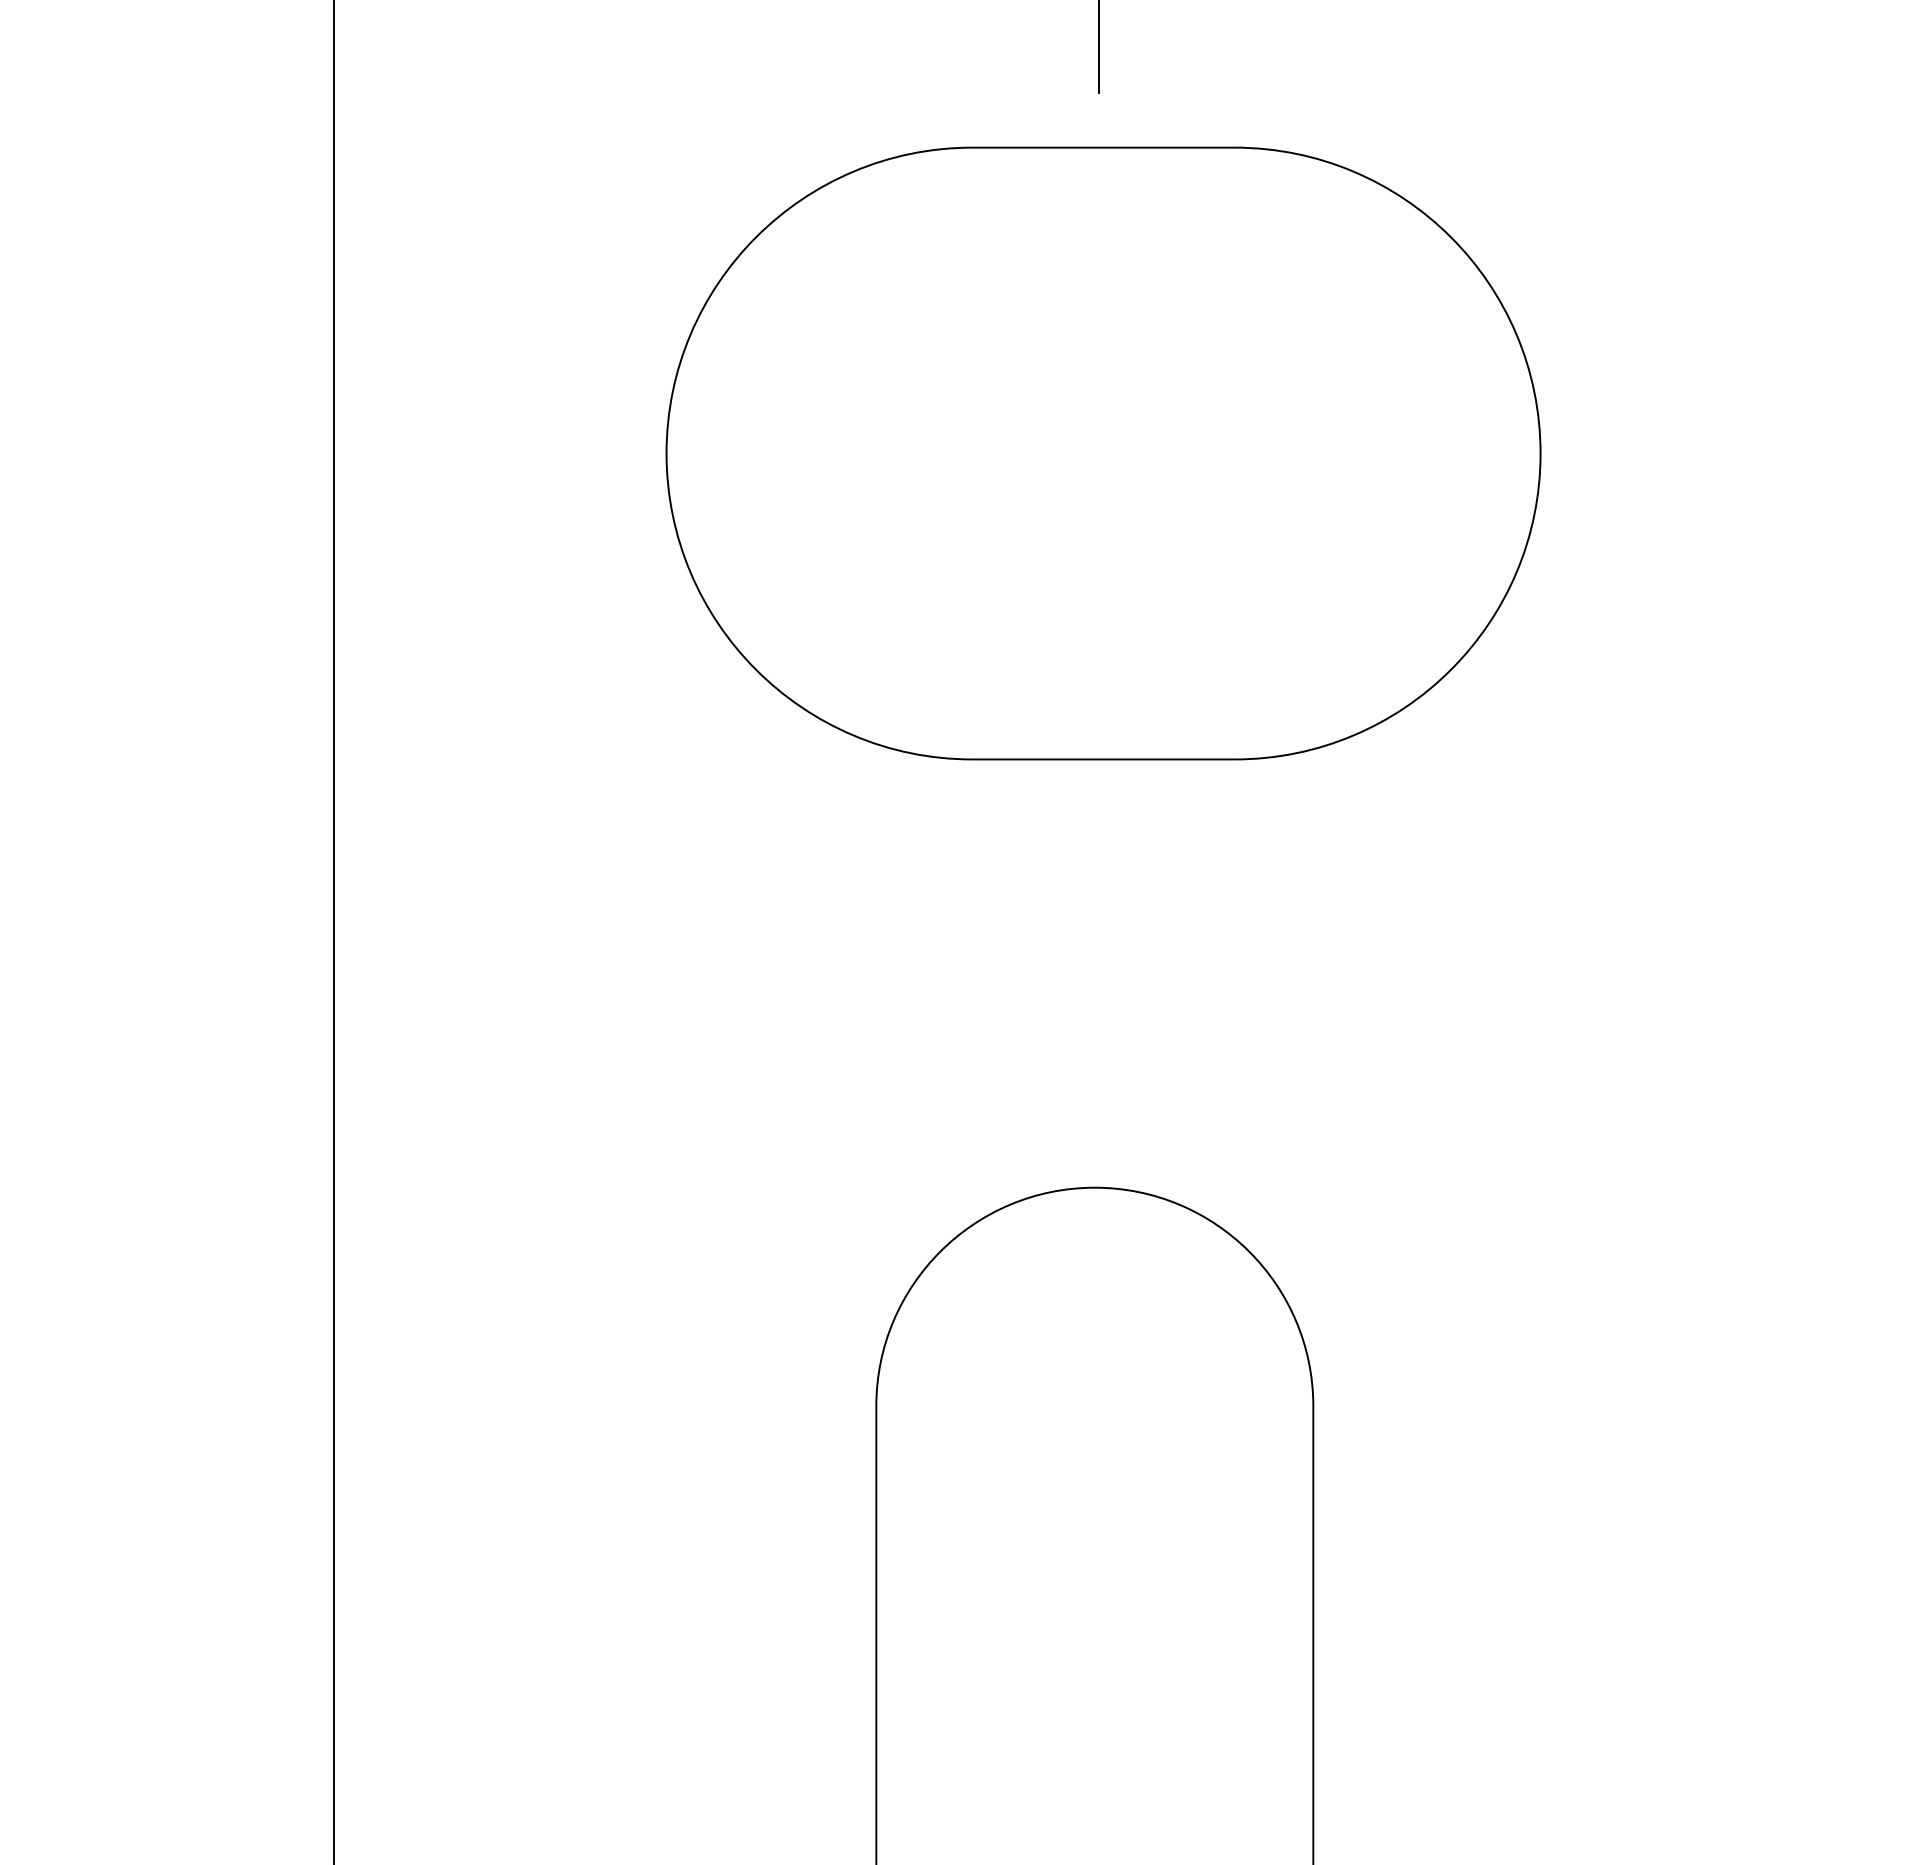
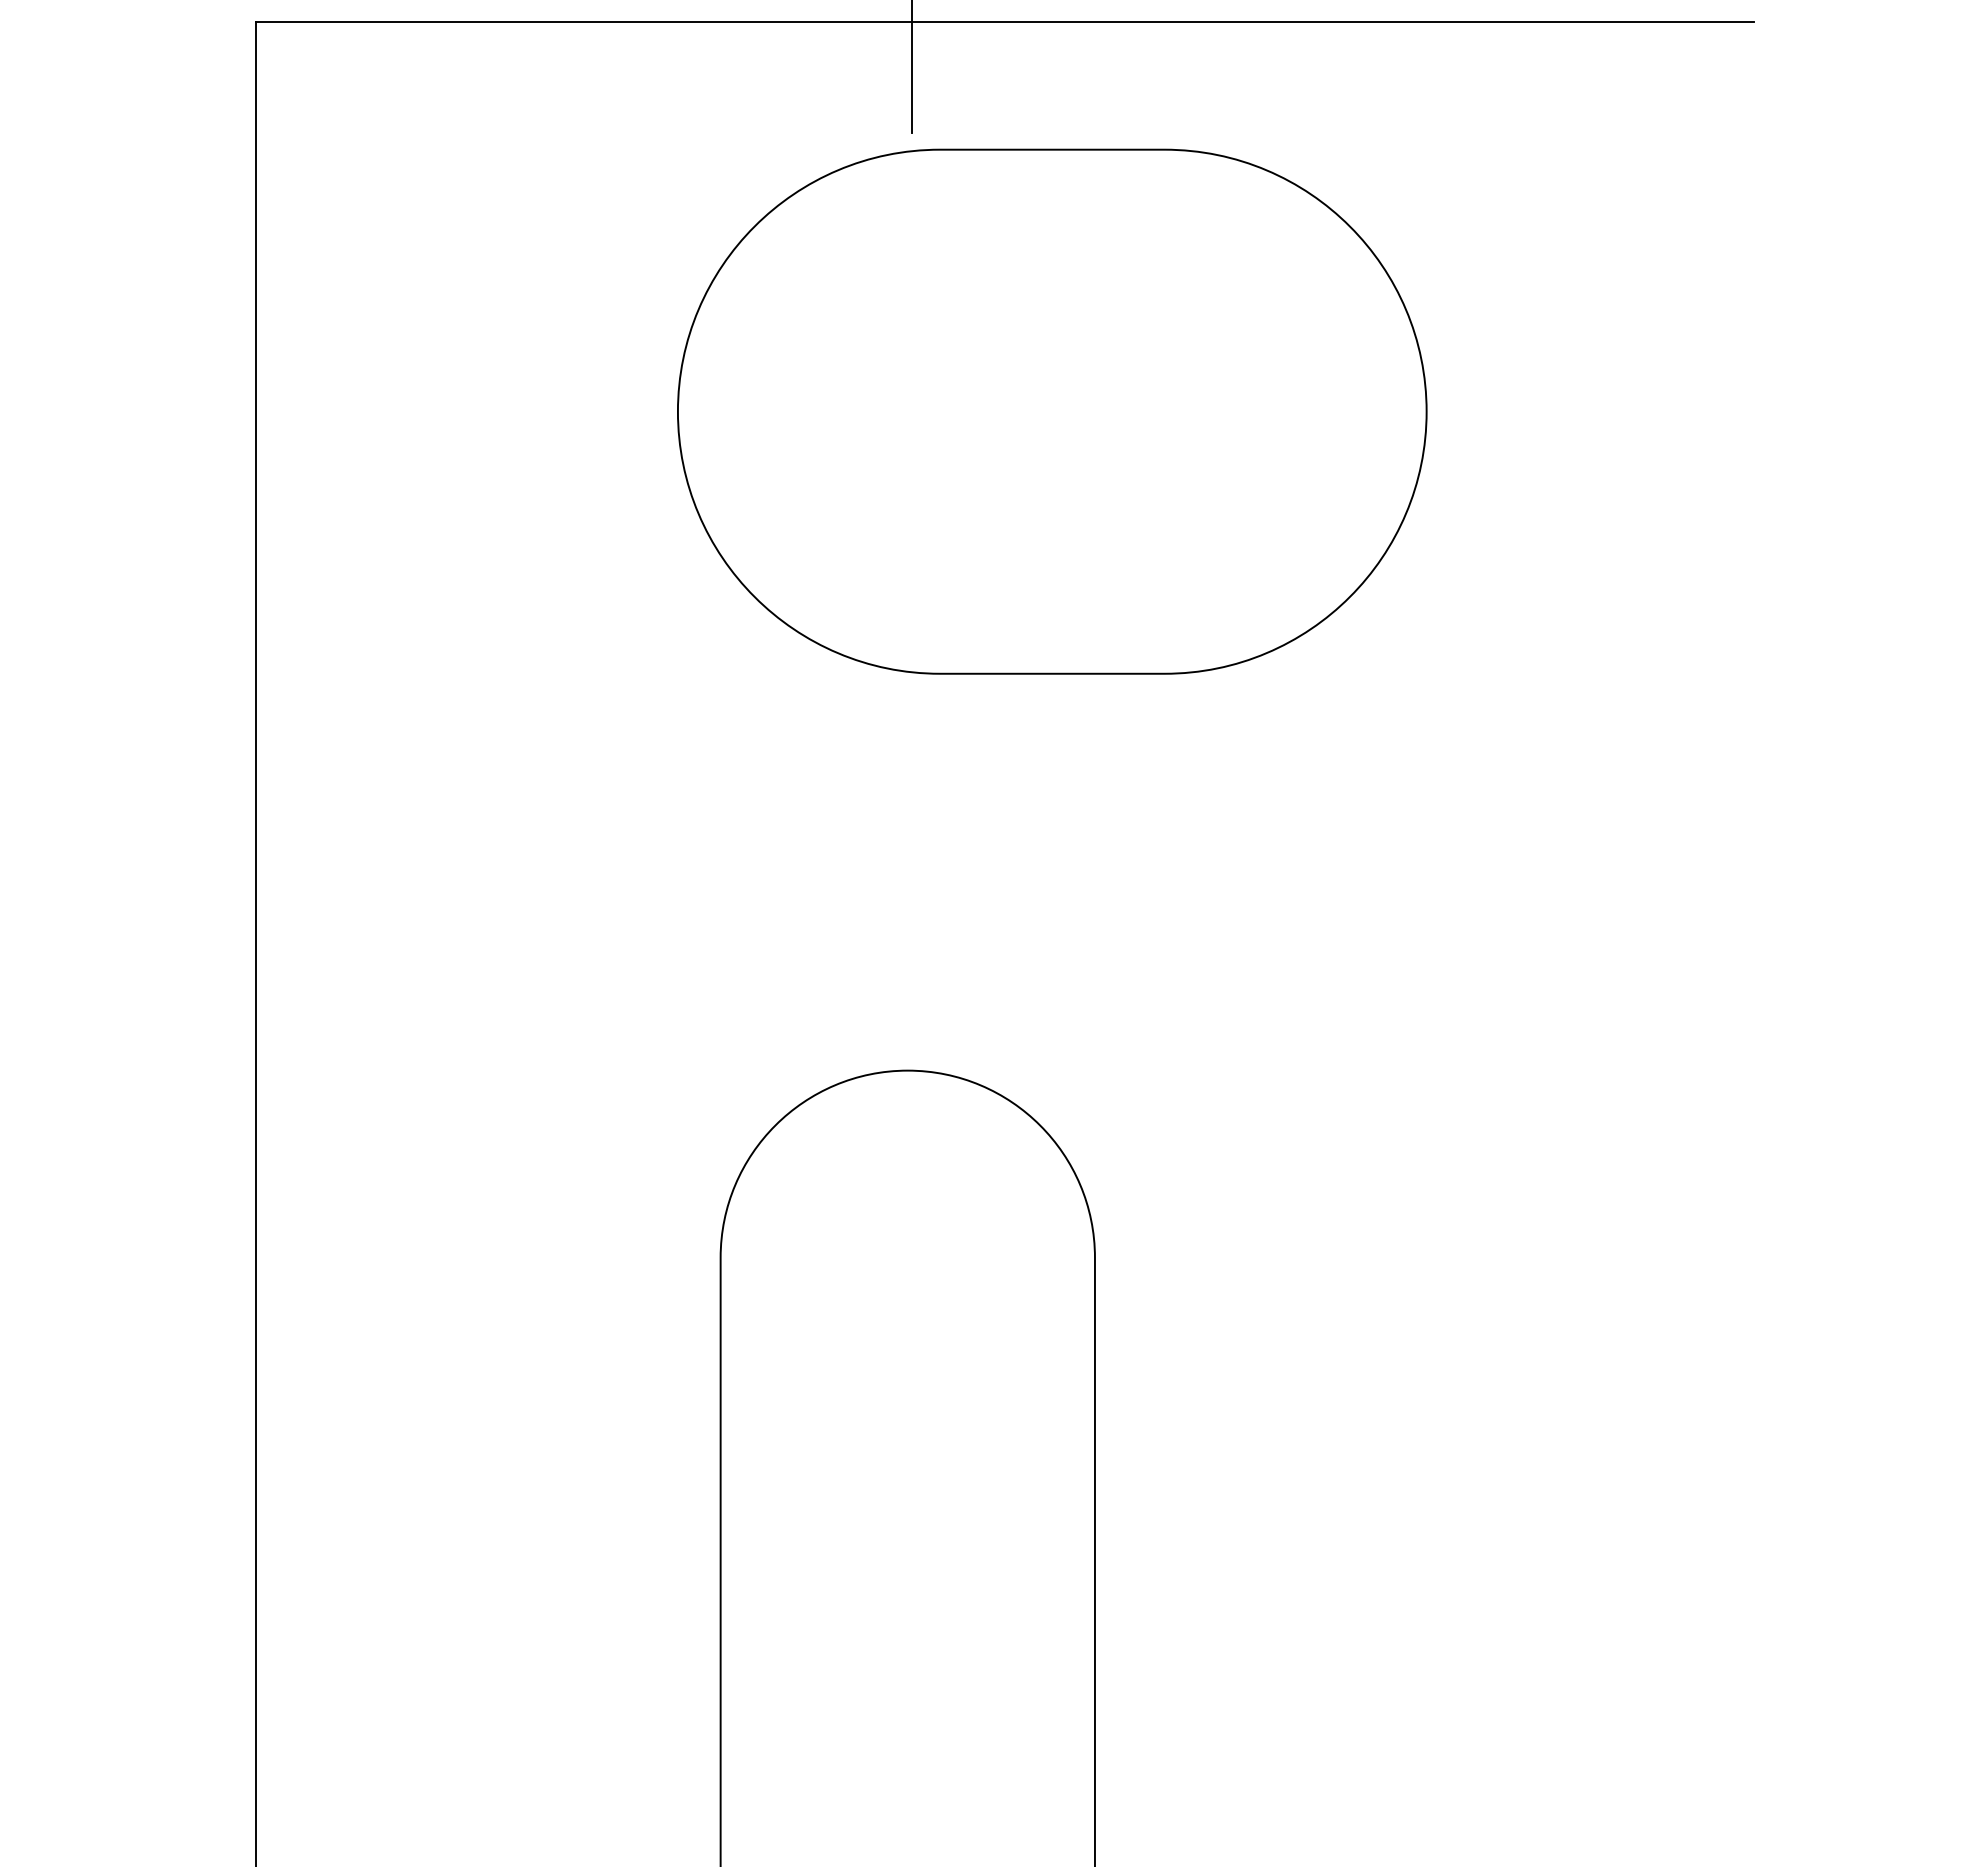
part: (1103, 453) -> (1052, 411), moved

